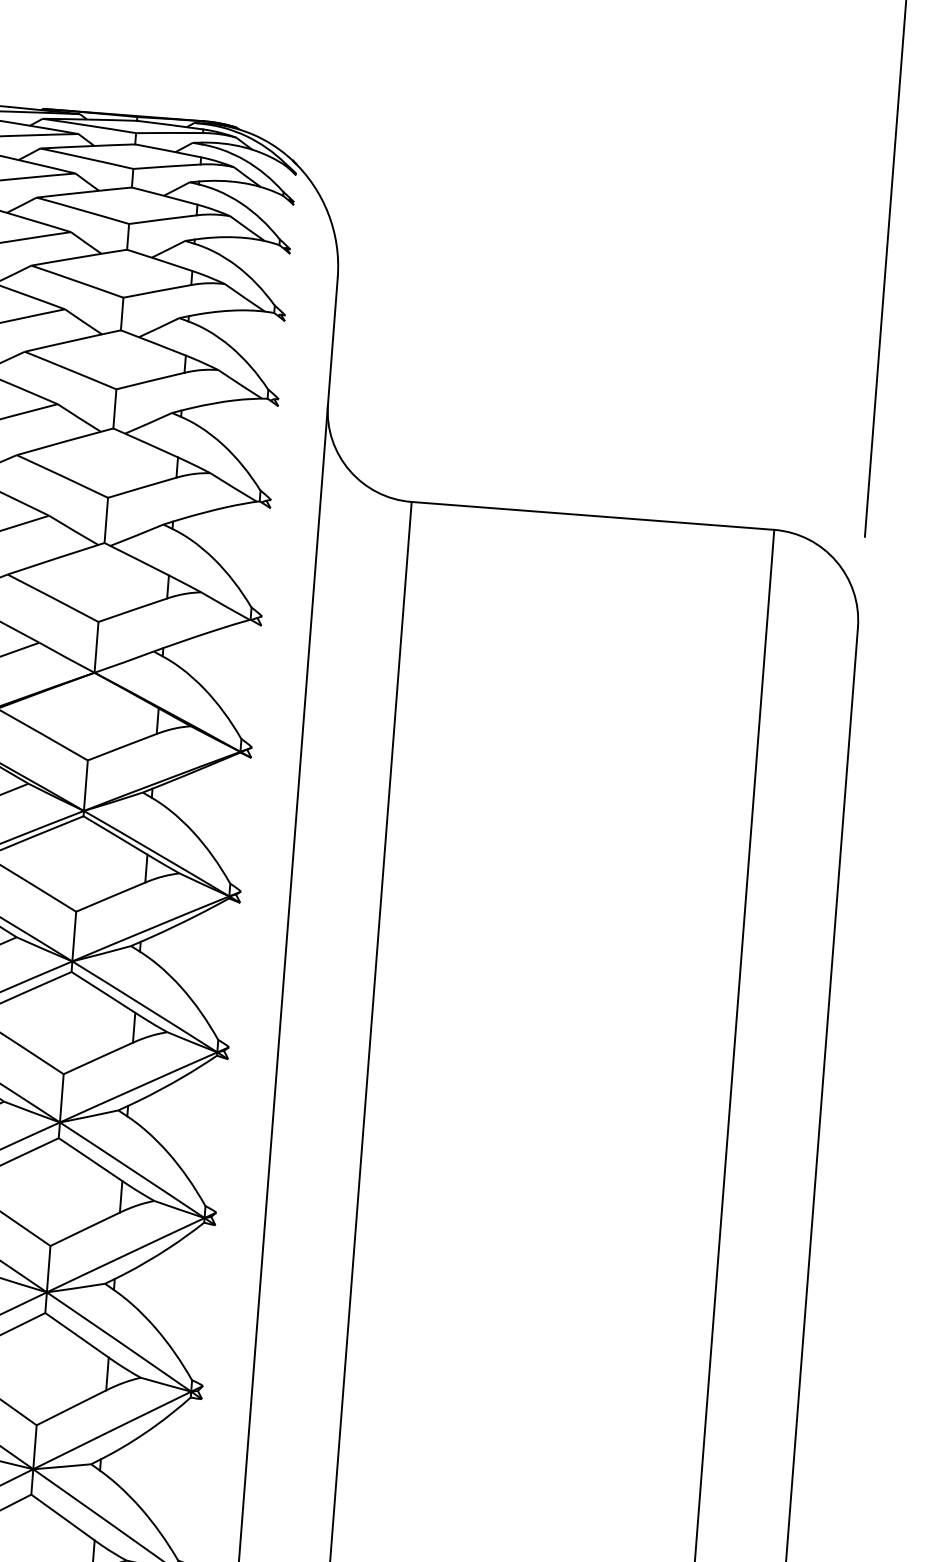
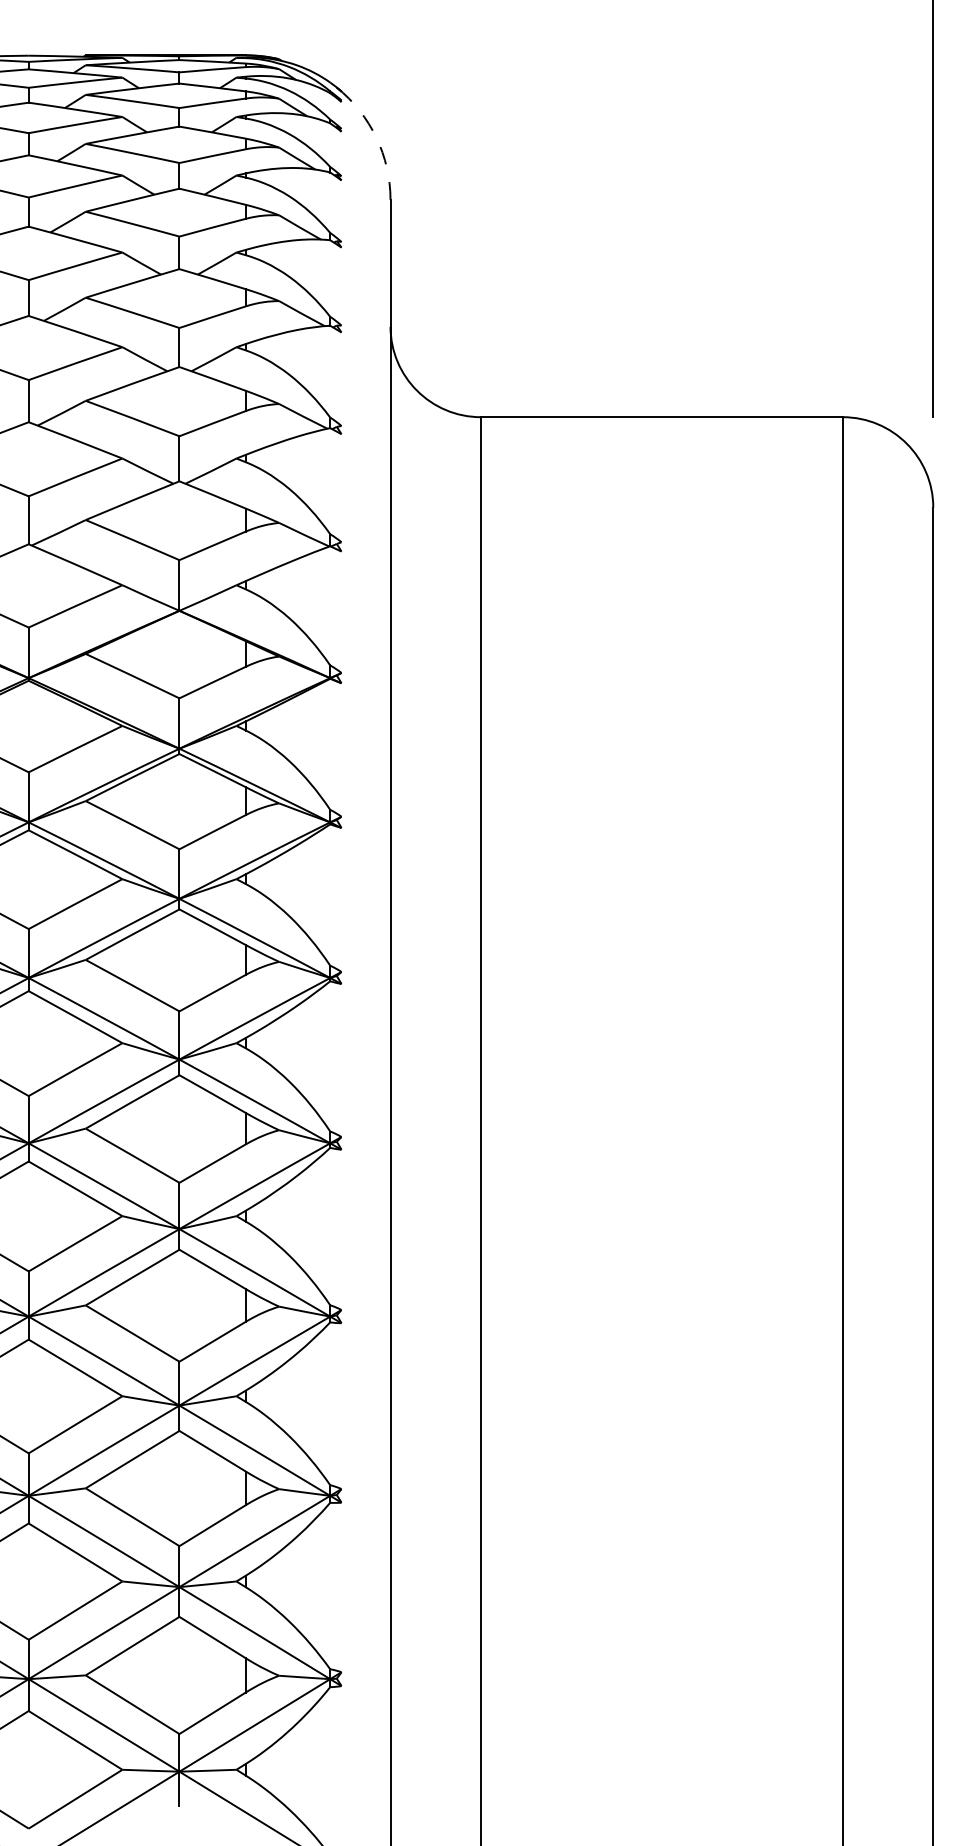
arc: (328, 213) -> (376, 137), solid -> dashed

